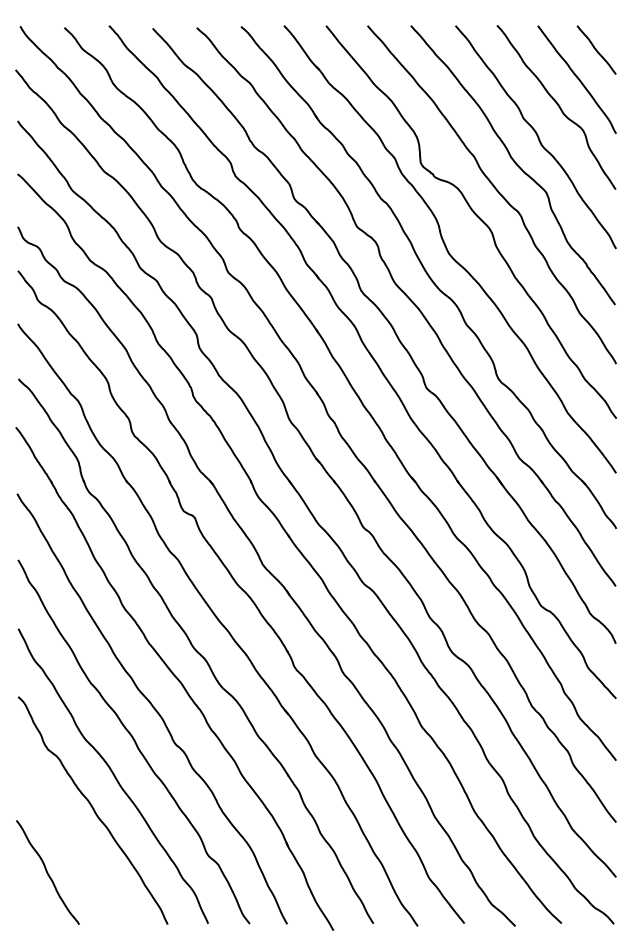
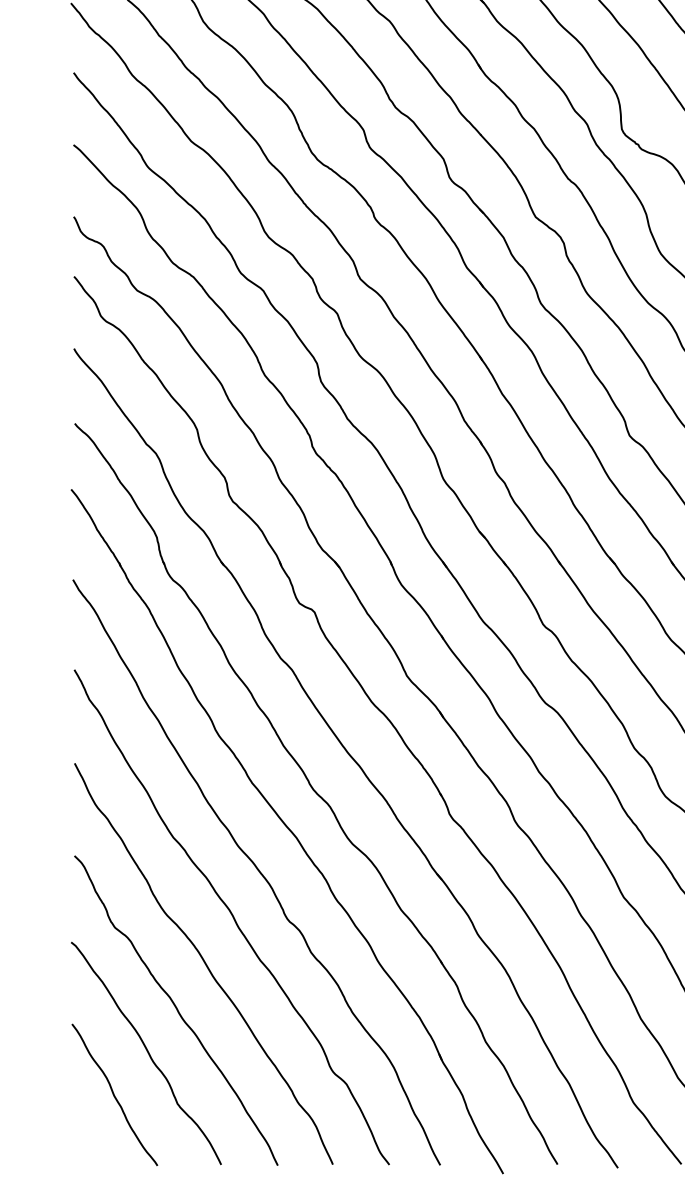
curve: (71, 841) -> (146, 1052), added

